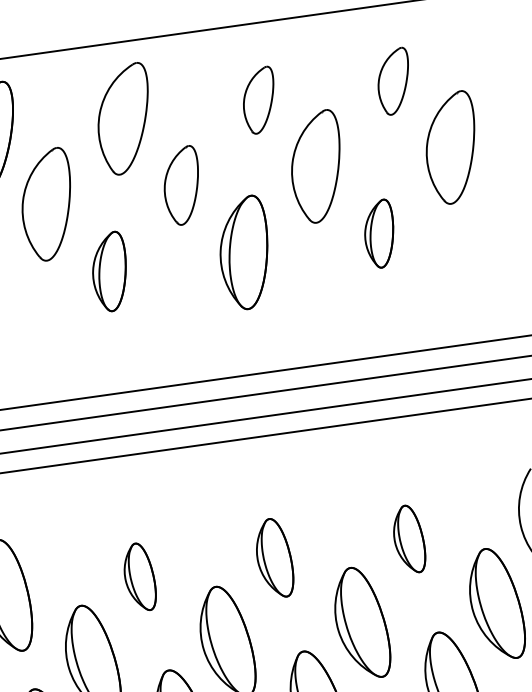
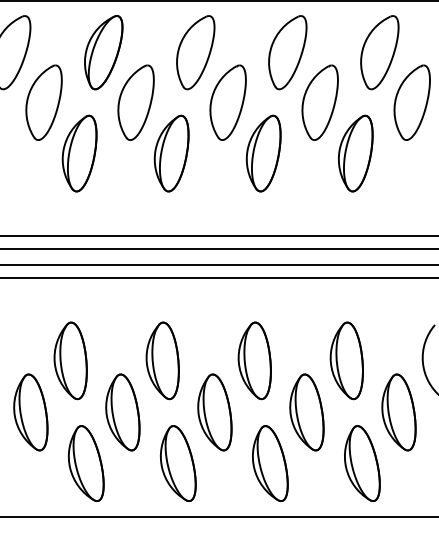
part: (393, 81) -> (379, 52), size x1.67
part: (258, 100) -> (287, 52), size x1.67
part: (181, 185) -> (227, 102), size x1.43
part: (379, 234) -> (355, 153), size x1.67
part: (109, 271) -> (171, 153), size x1.43
part: (408, 538) -> (346, 360), size x1.67
part: (273, 557) -> (254, 360), size x1.43
part: (139, 576) -> (162, 360), size x1.67

